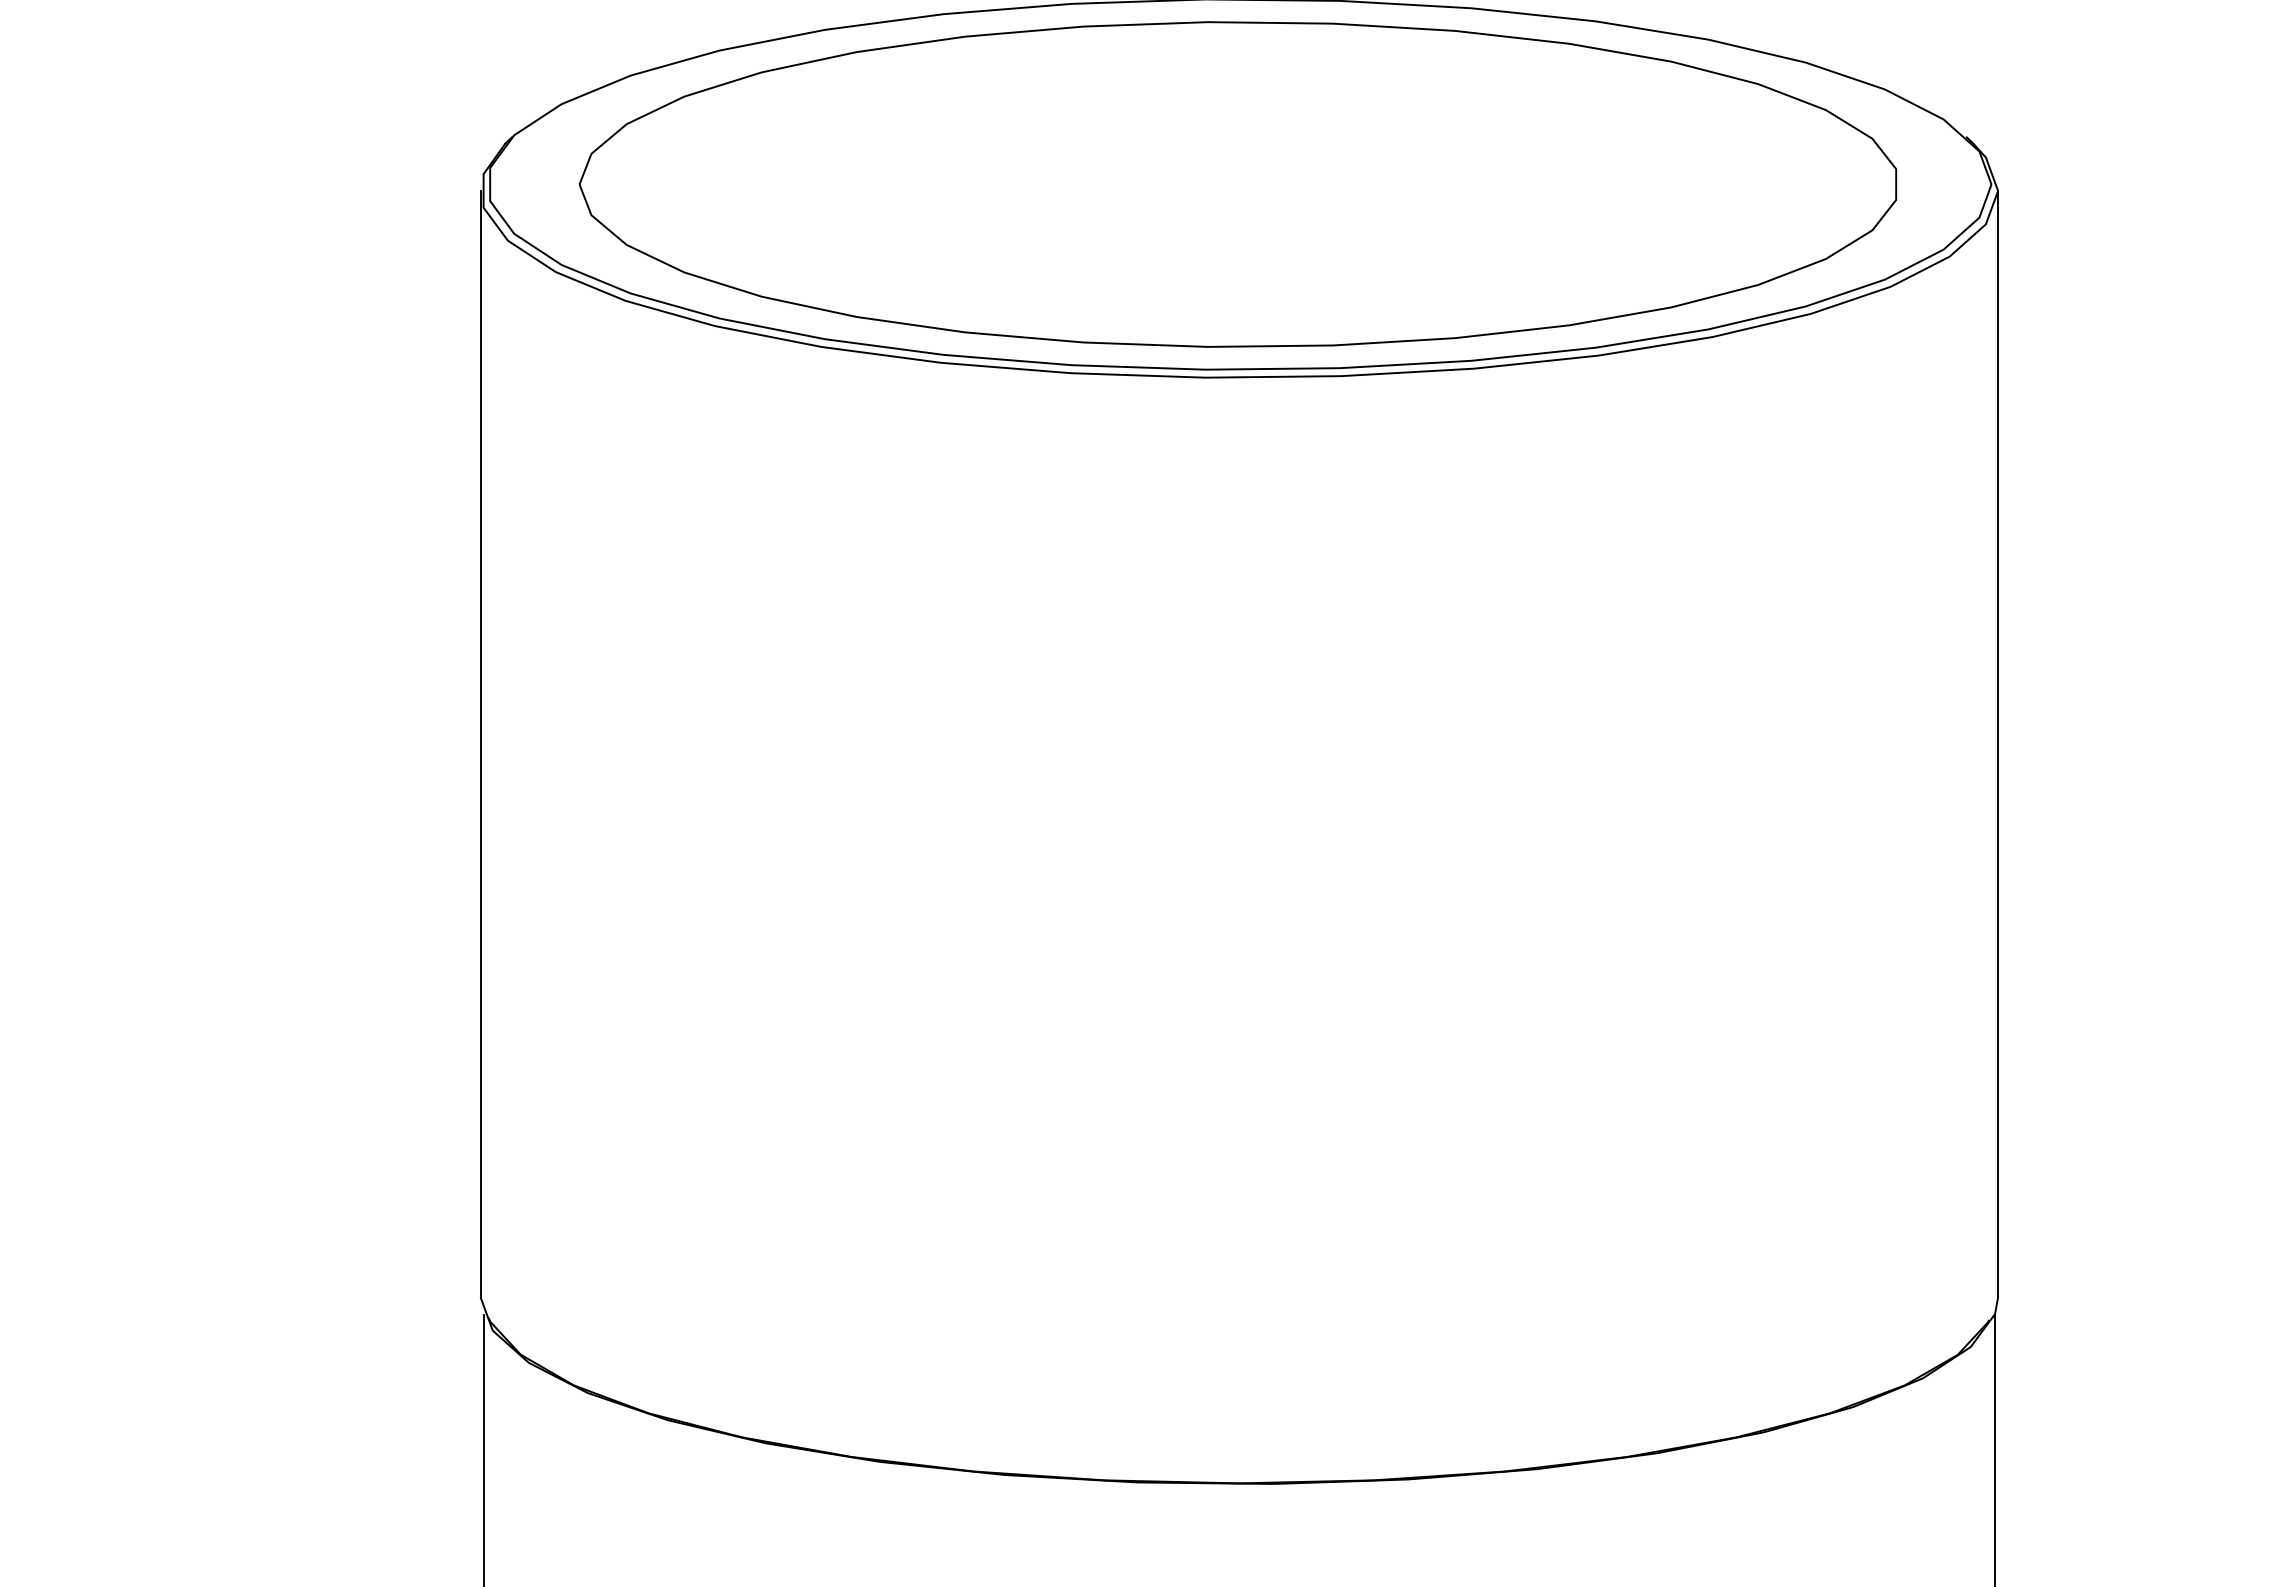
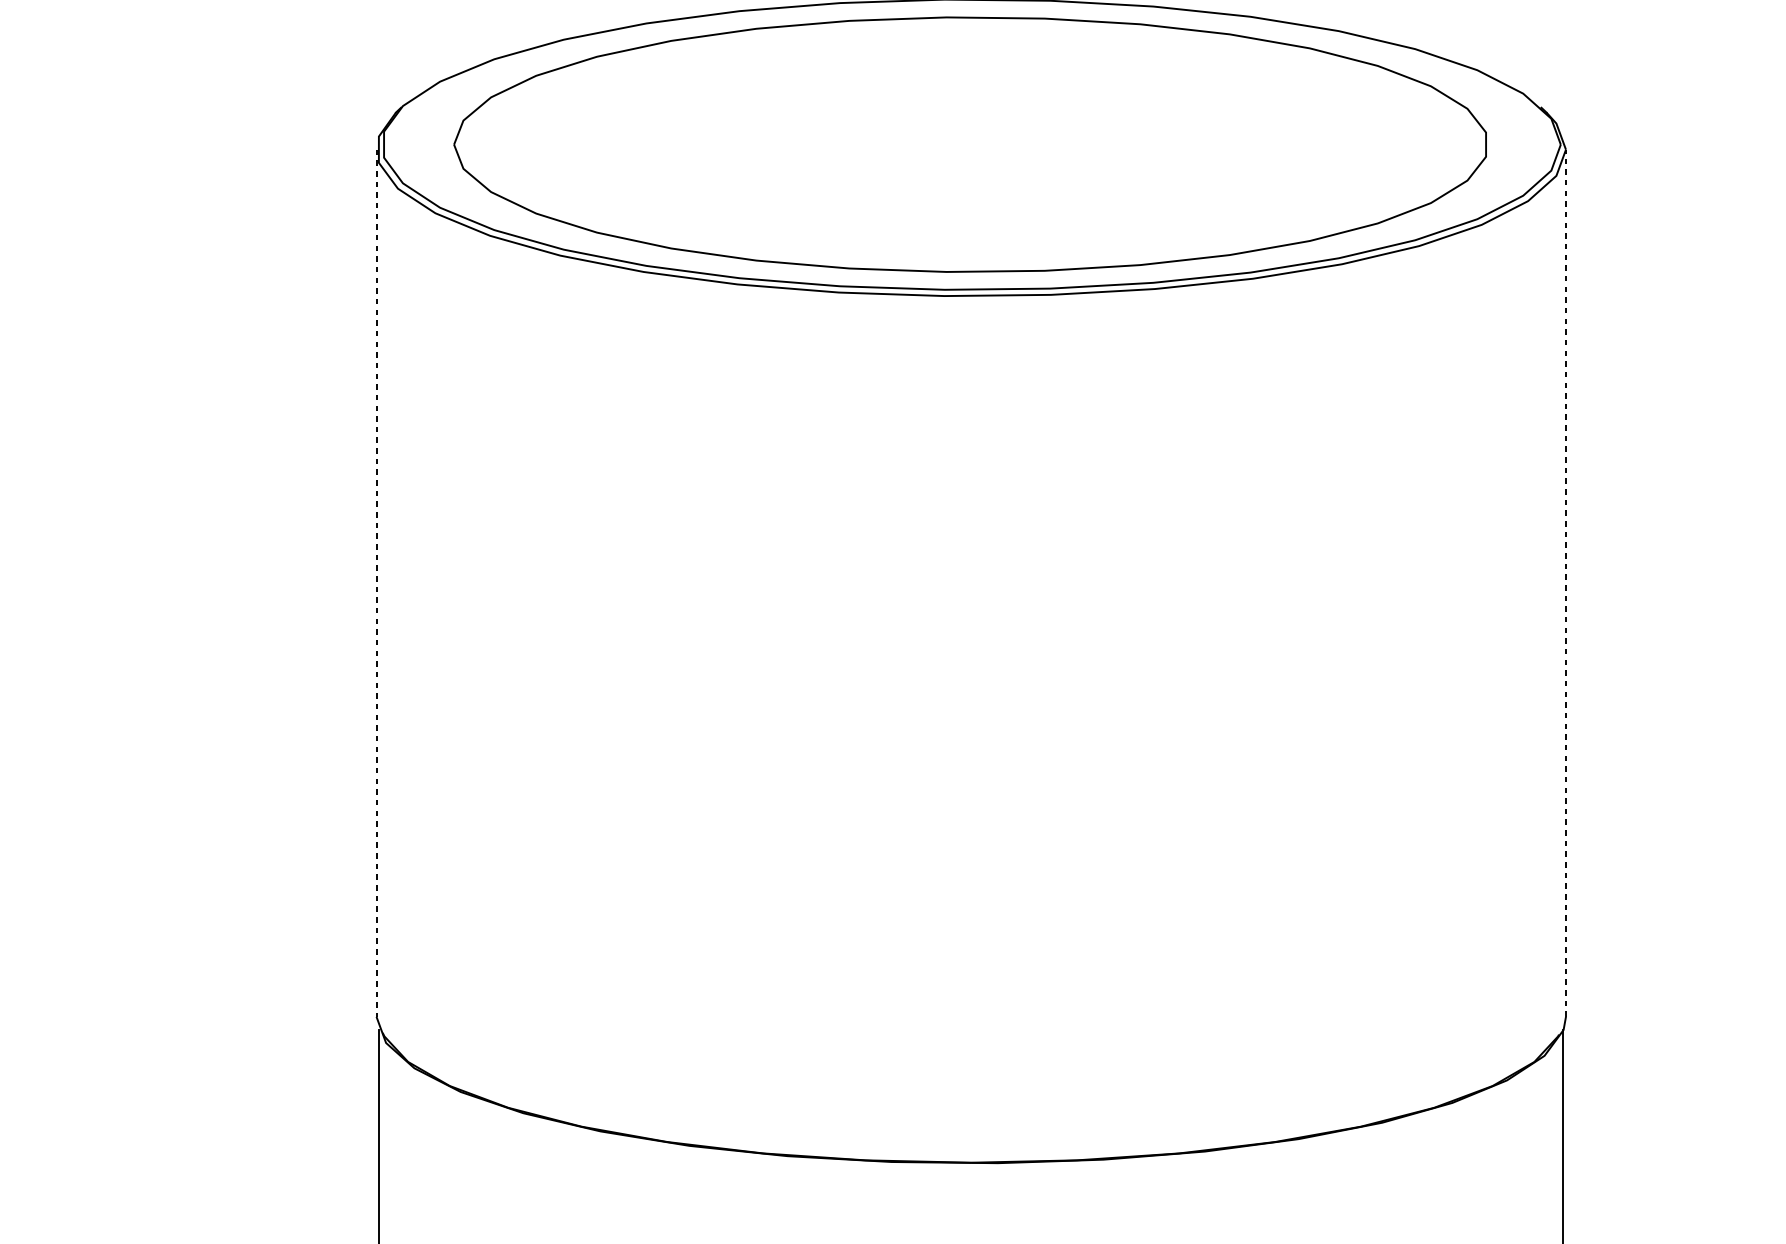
line: (1998, 743) -> (1566, 582), solid -> dashed
line: (480, 744) -> (376, 583), solid -> dashed

